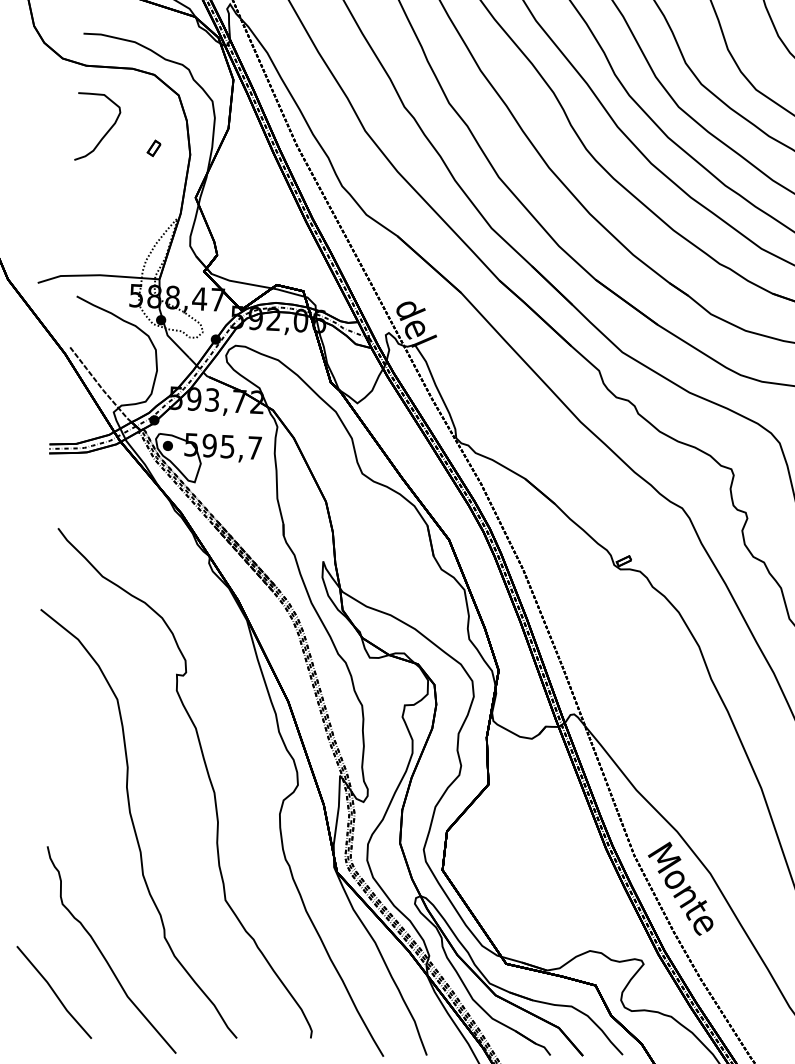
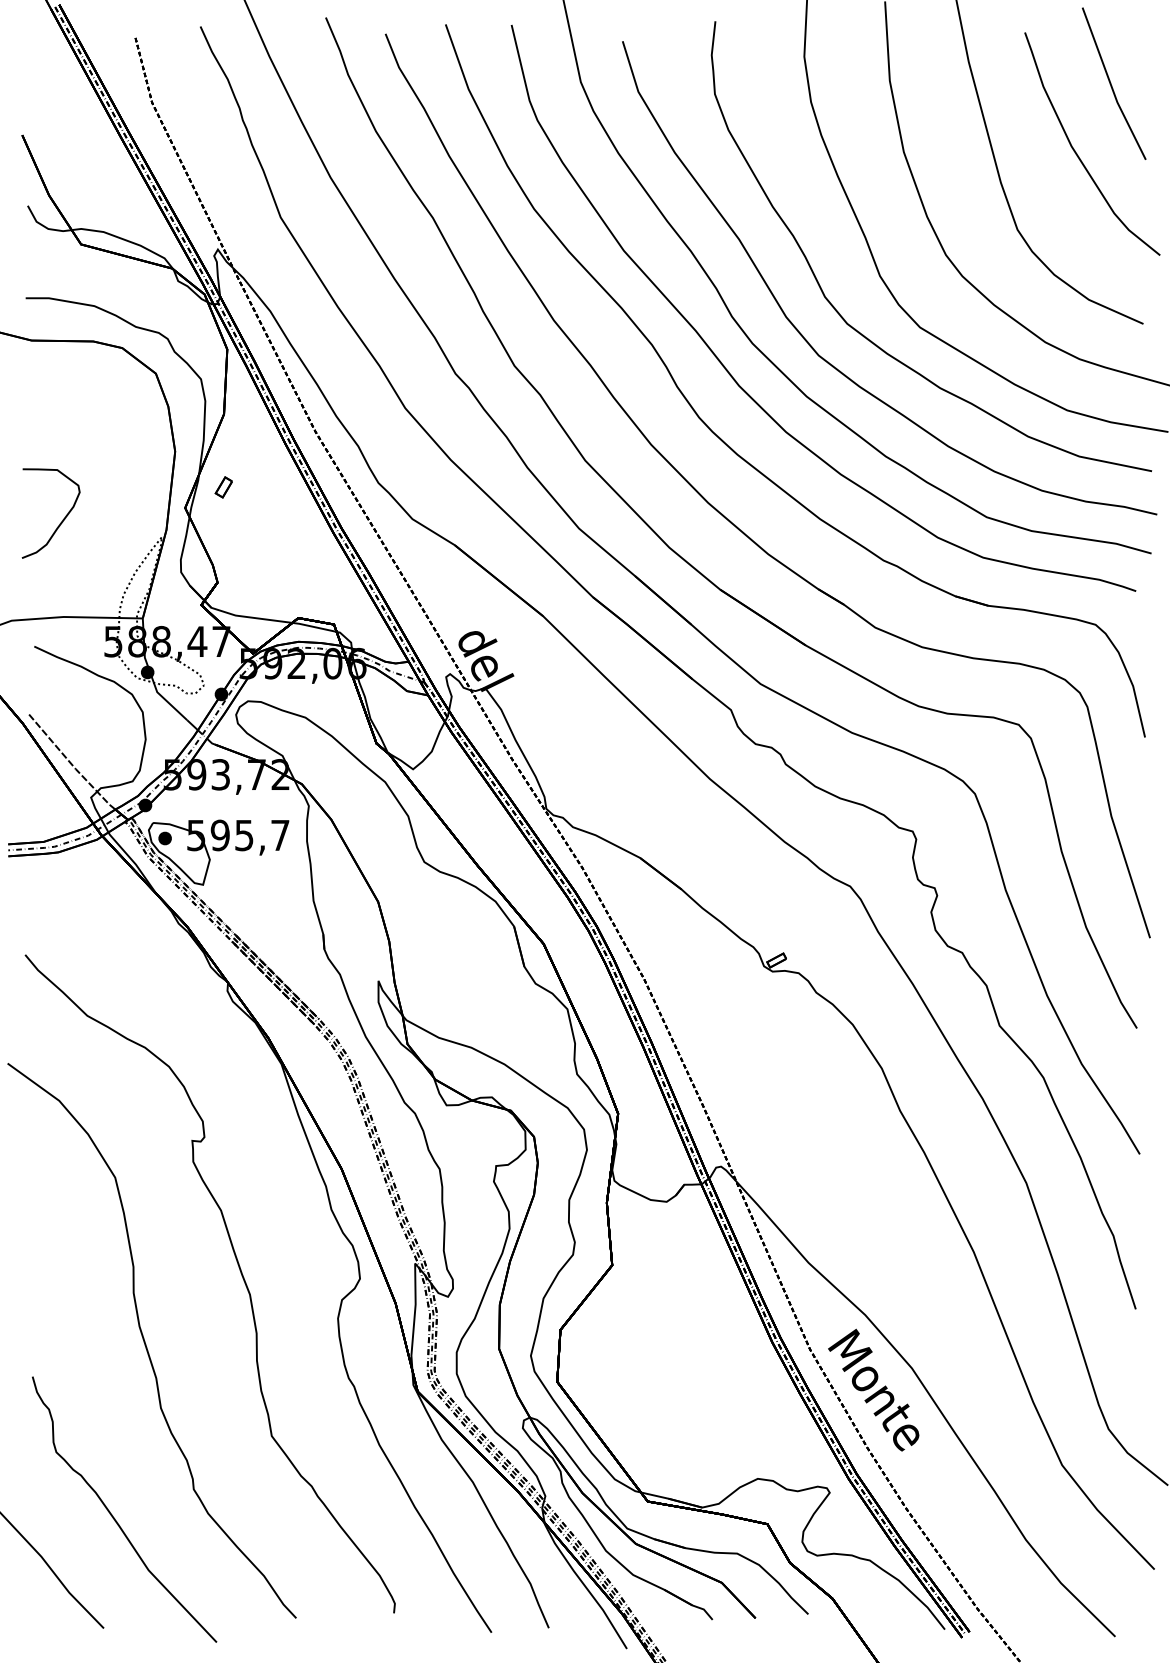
curve: (106, 132) -> (62, 519), moved
part: (153, 148) -> (223, 487), moved

